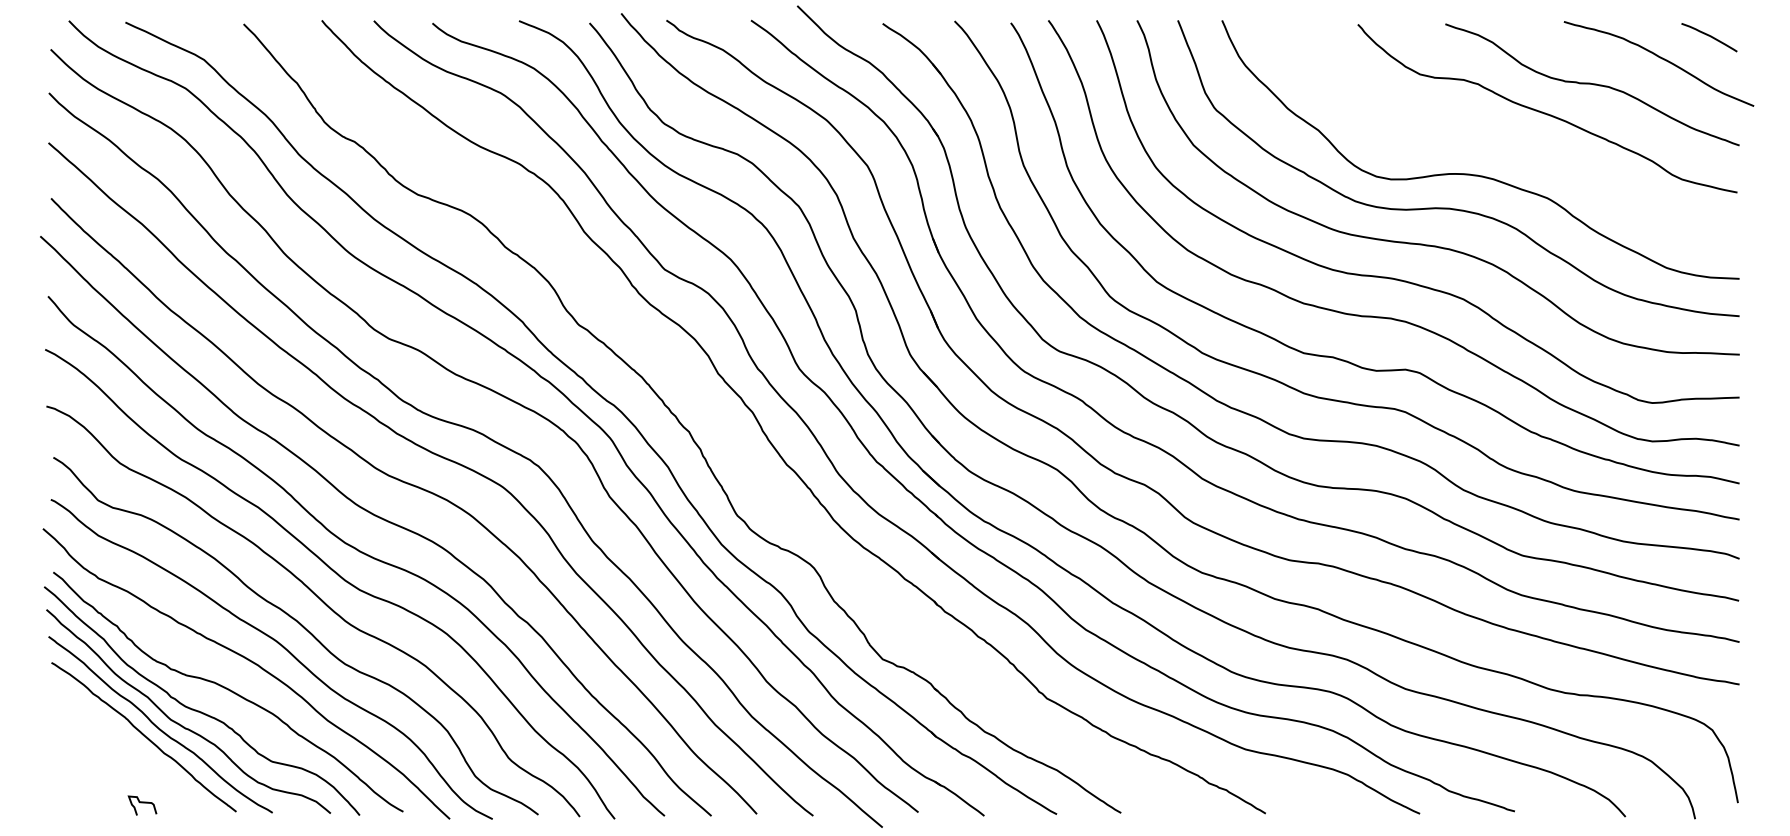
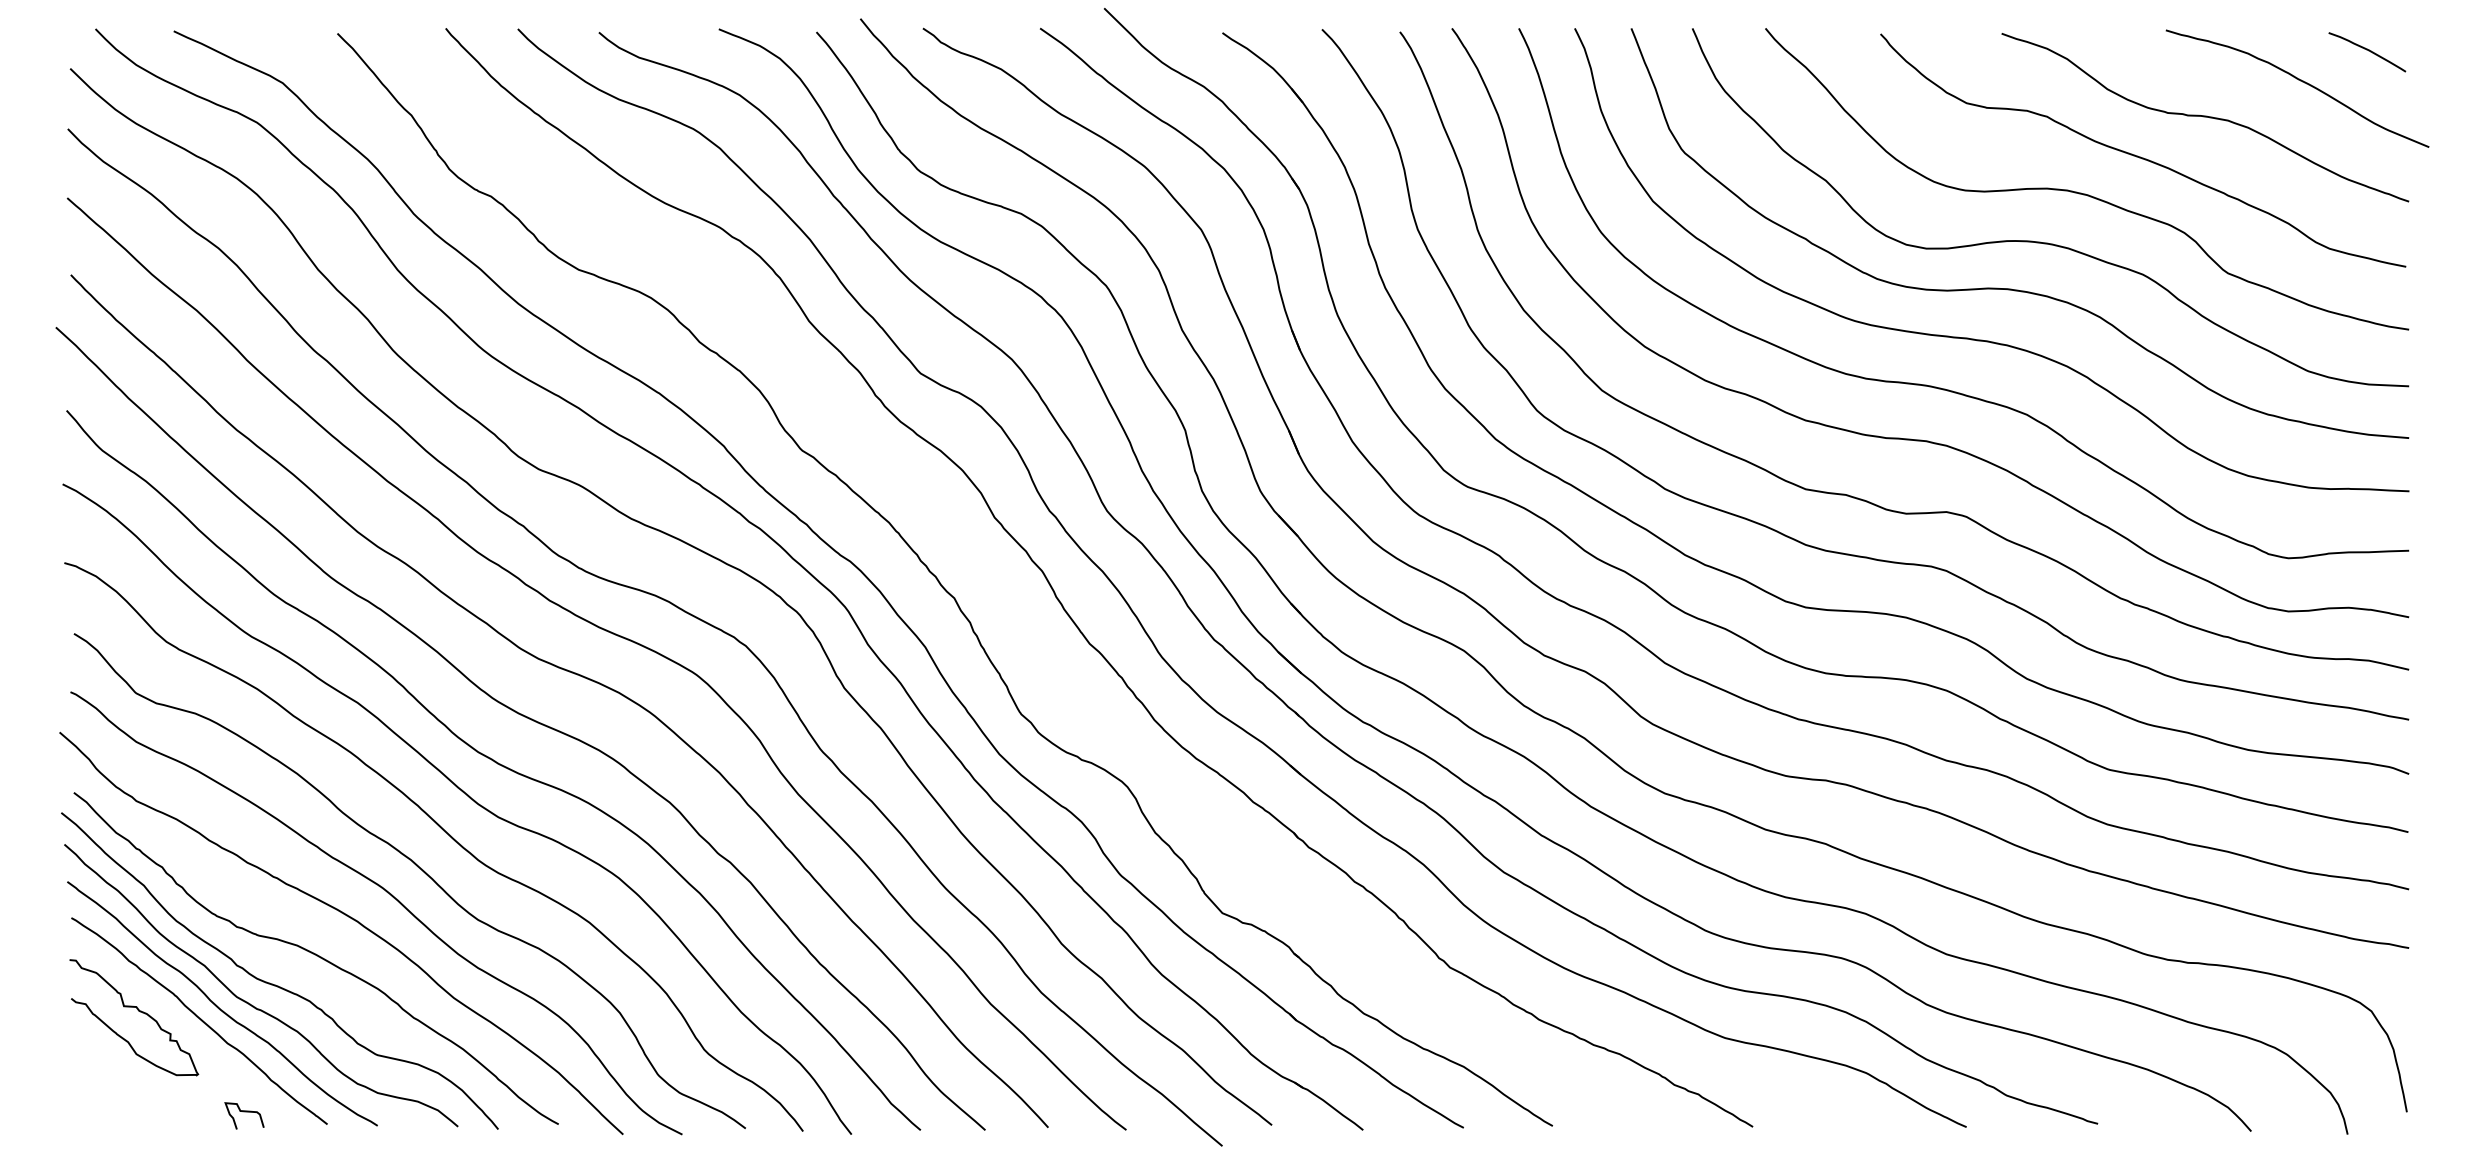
curve: (1505, 139) -> (2085, 193), added
curve: (99, 730) -> (138, 1011), added
curve: (142, 803) -> (244, 1112), moved

